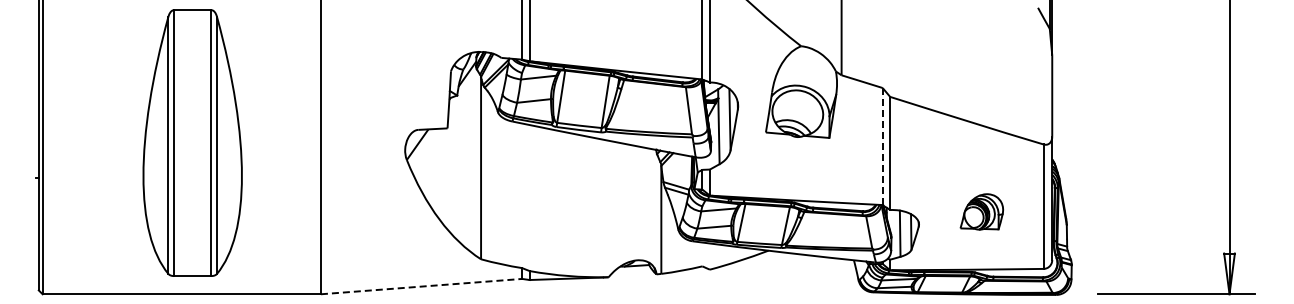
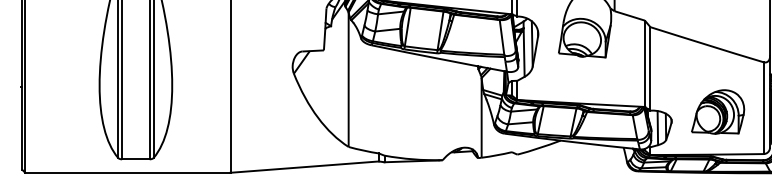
line: (882, 146) -> (644, 63), dashed -> solid
part: (981, 211) -> (717, 111), size x1.67
line: (421, 286) -> (304, 167), dashed -> solid

